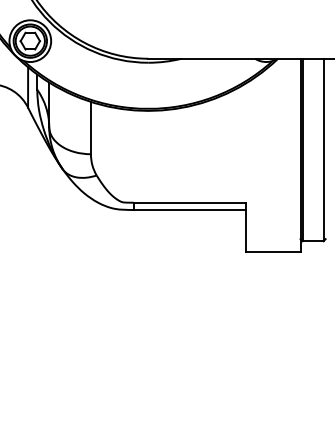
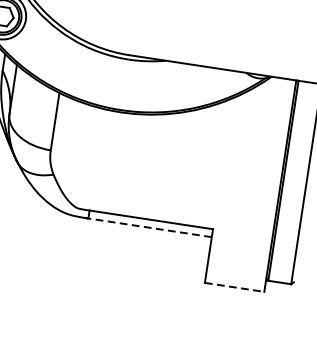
line: (189, 209) -> (149, 227), solid -> dashed
line: (273, 251) -> (234, 287), solid -> dashed

